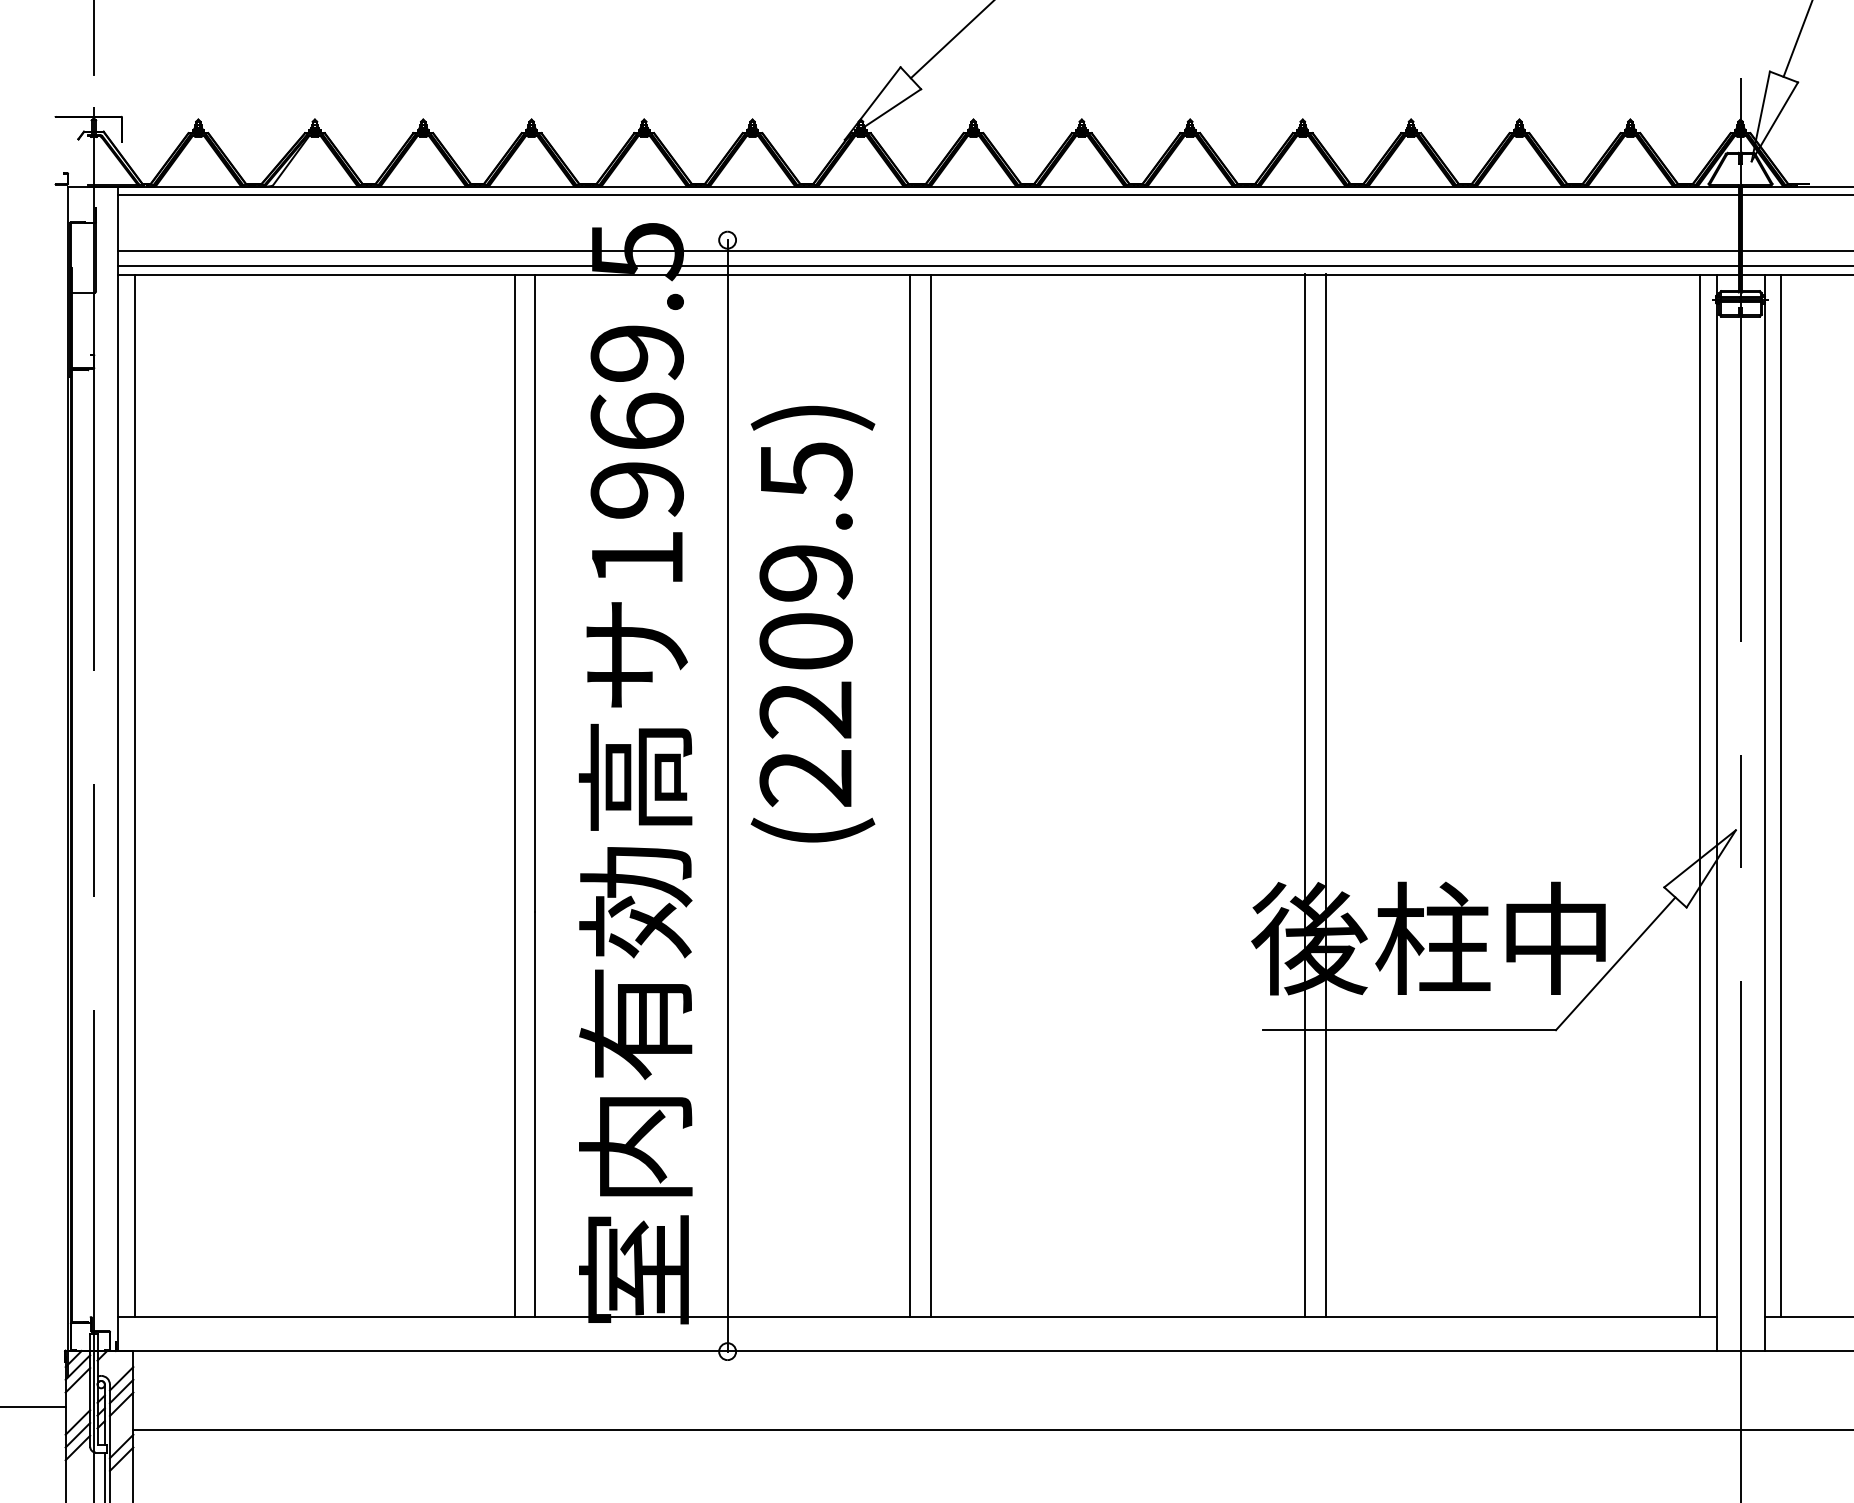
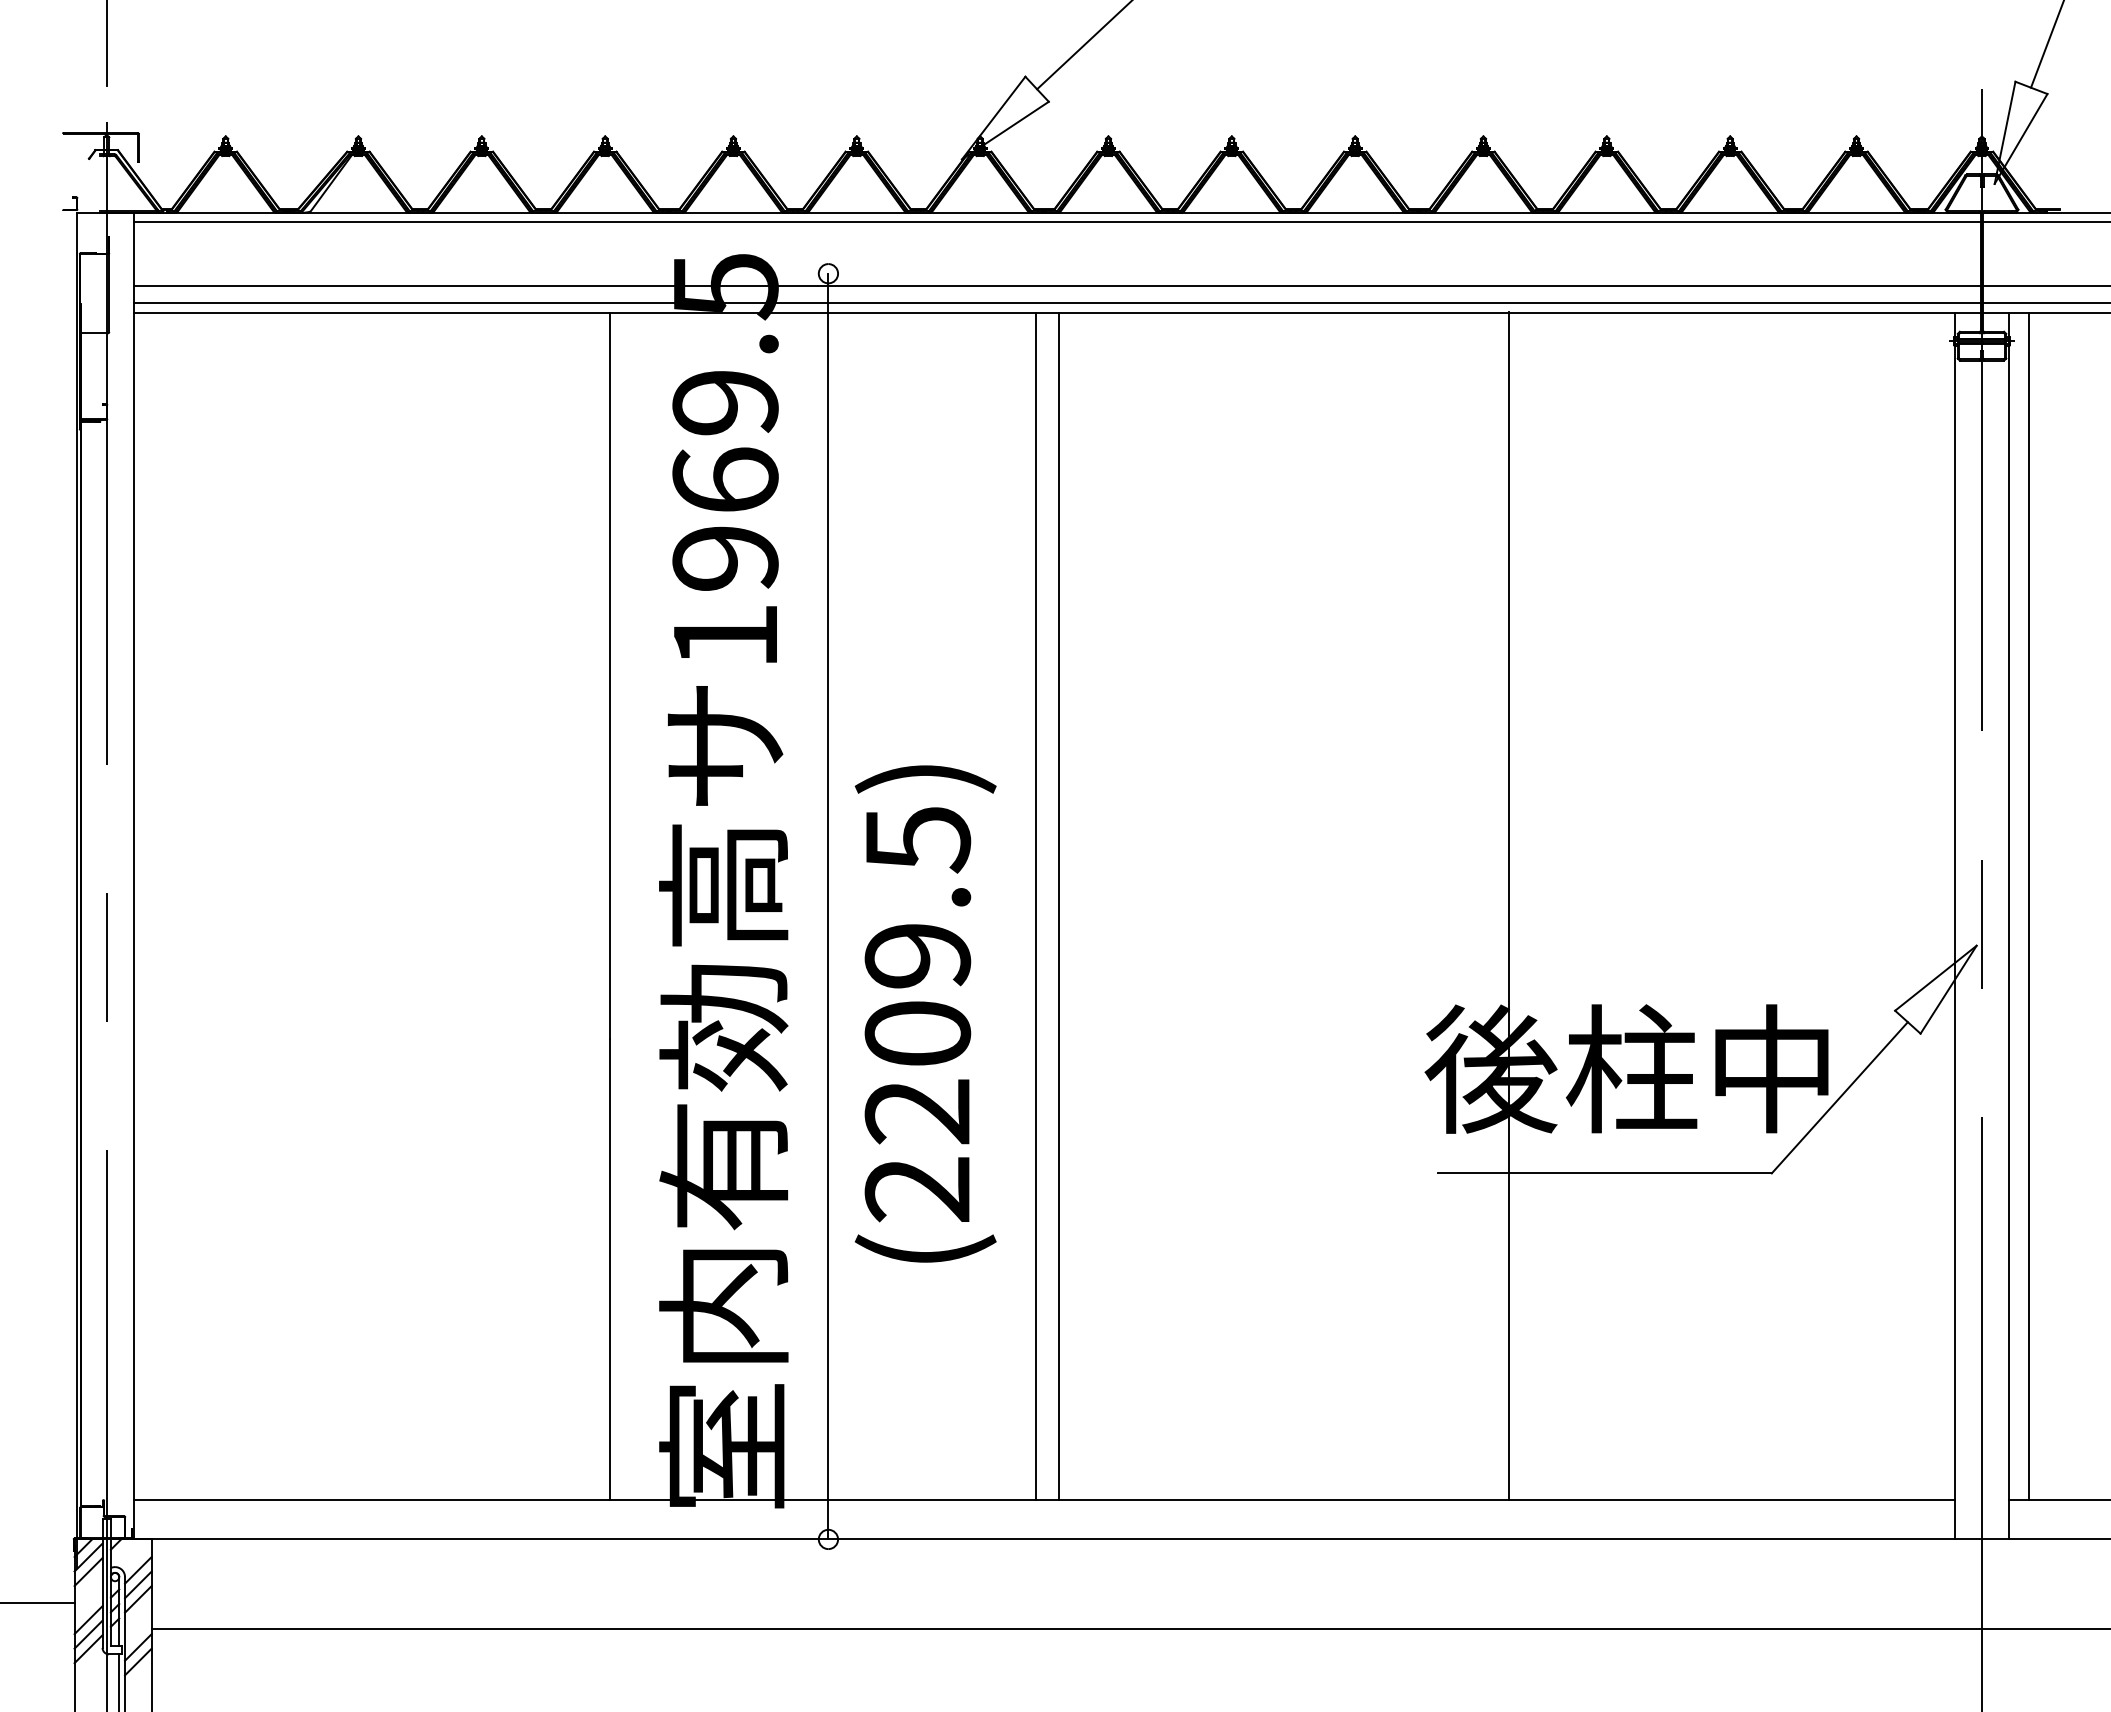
text: (812, 623) -> (925, 1013), moved
line: (134, 795) -> (153, 906), removed
line: (514, 795) -> (585, 906), removed
line: (1304, 795) -> (1485, 906), removed
line: (1699, 795) -> (1935, 906), removed

